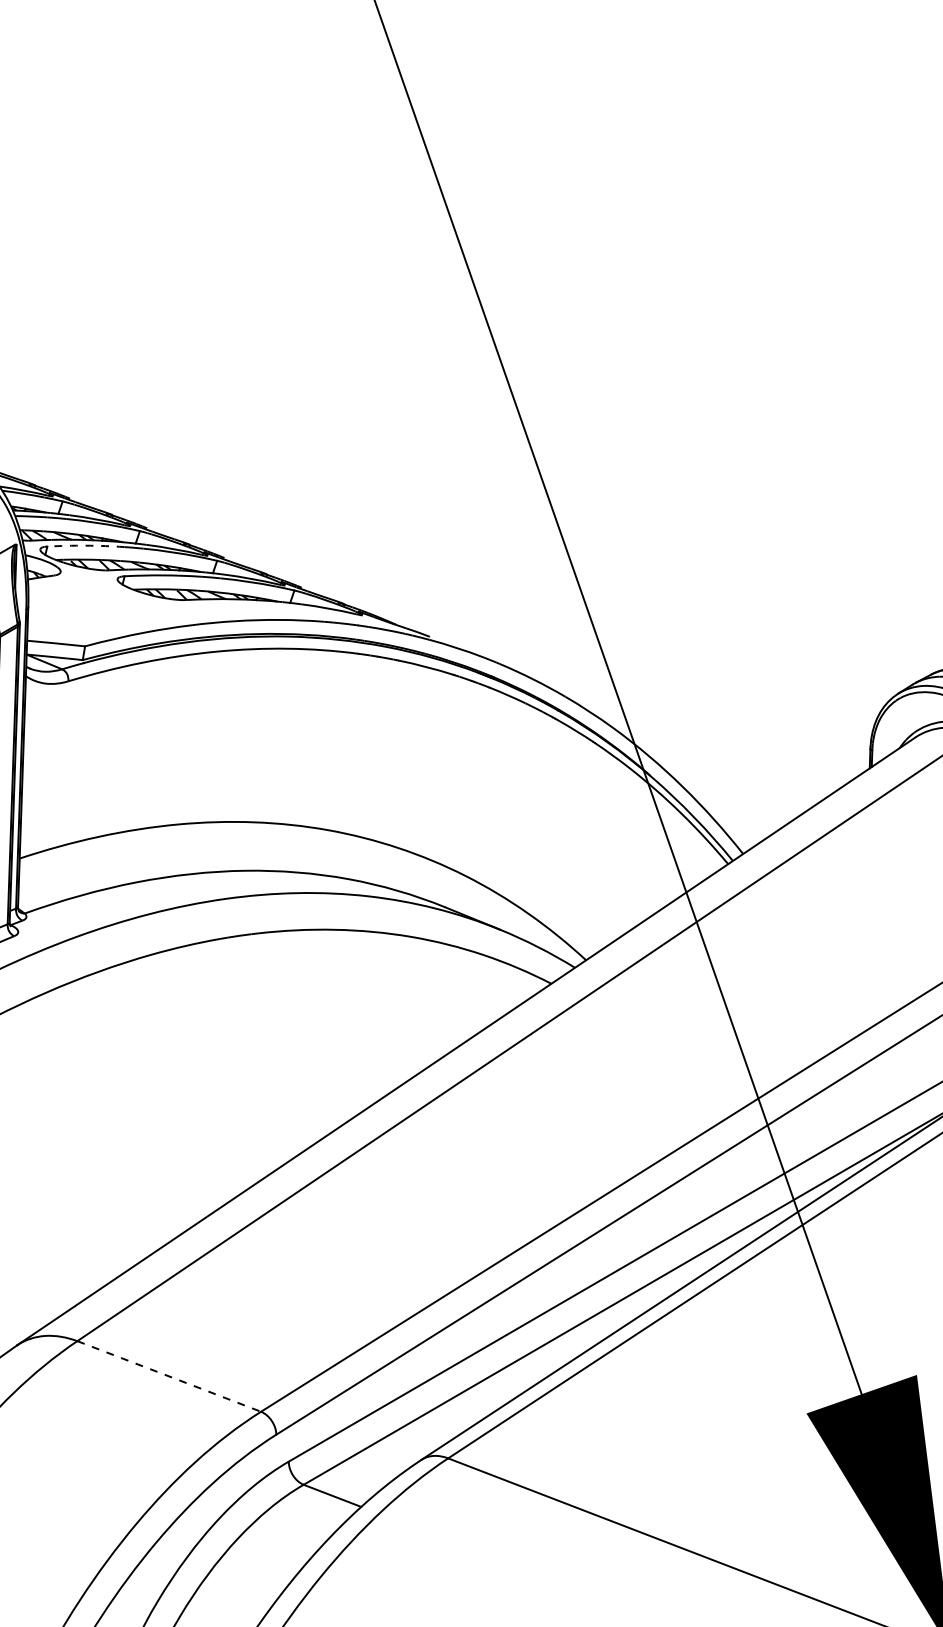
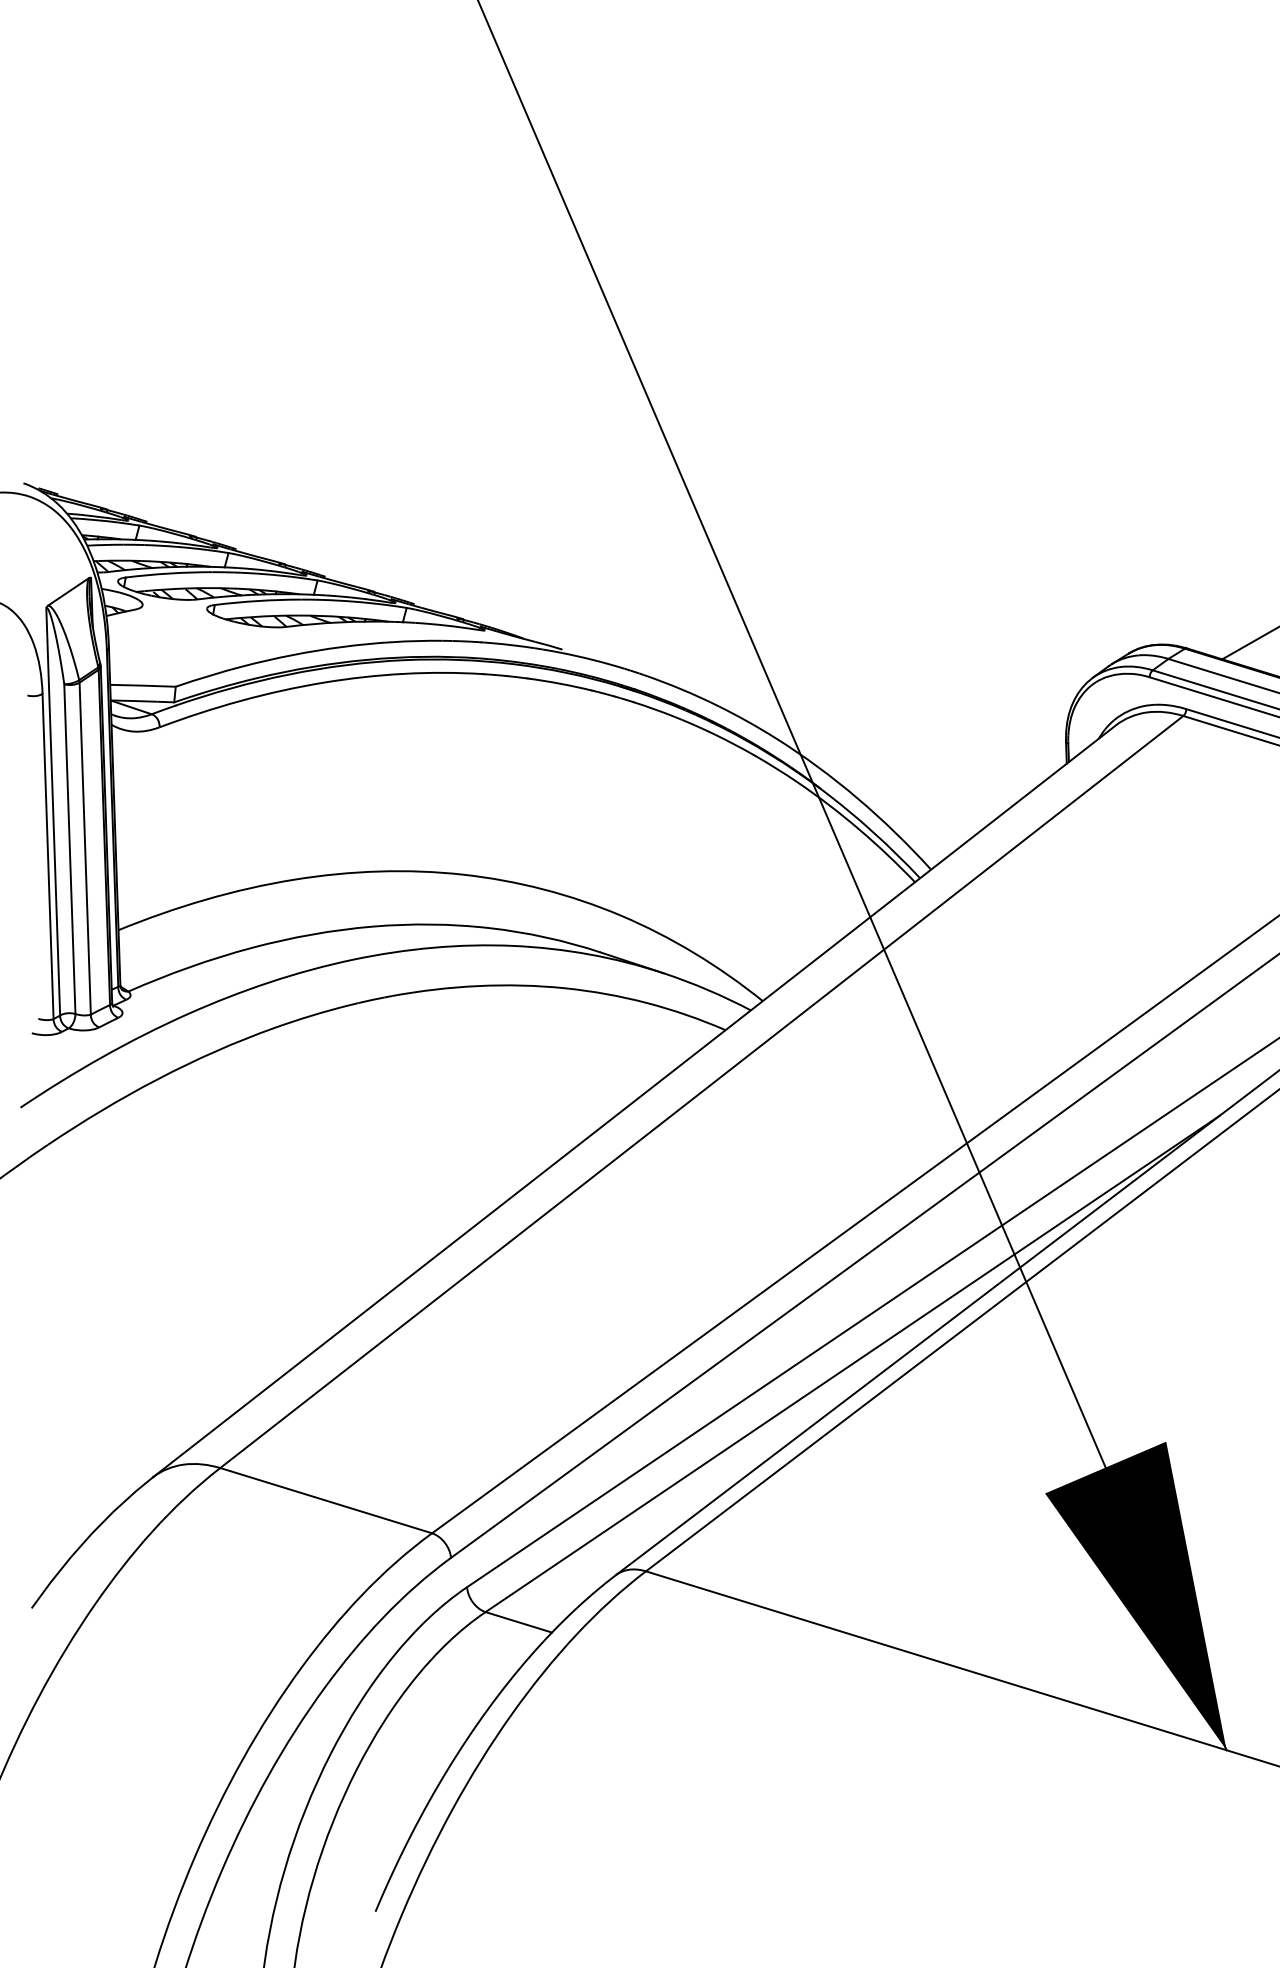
arc: (86, 545) -> (169, 573), dashed -> solid
line: (169, 1376) -> (326, 1500), dashed -> solid

